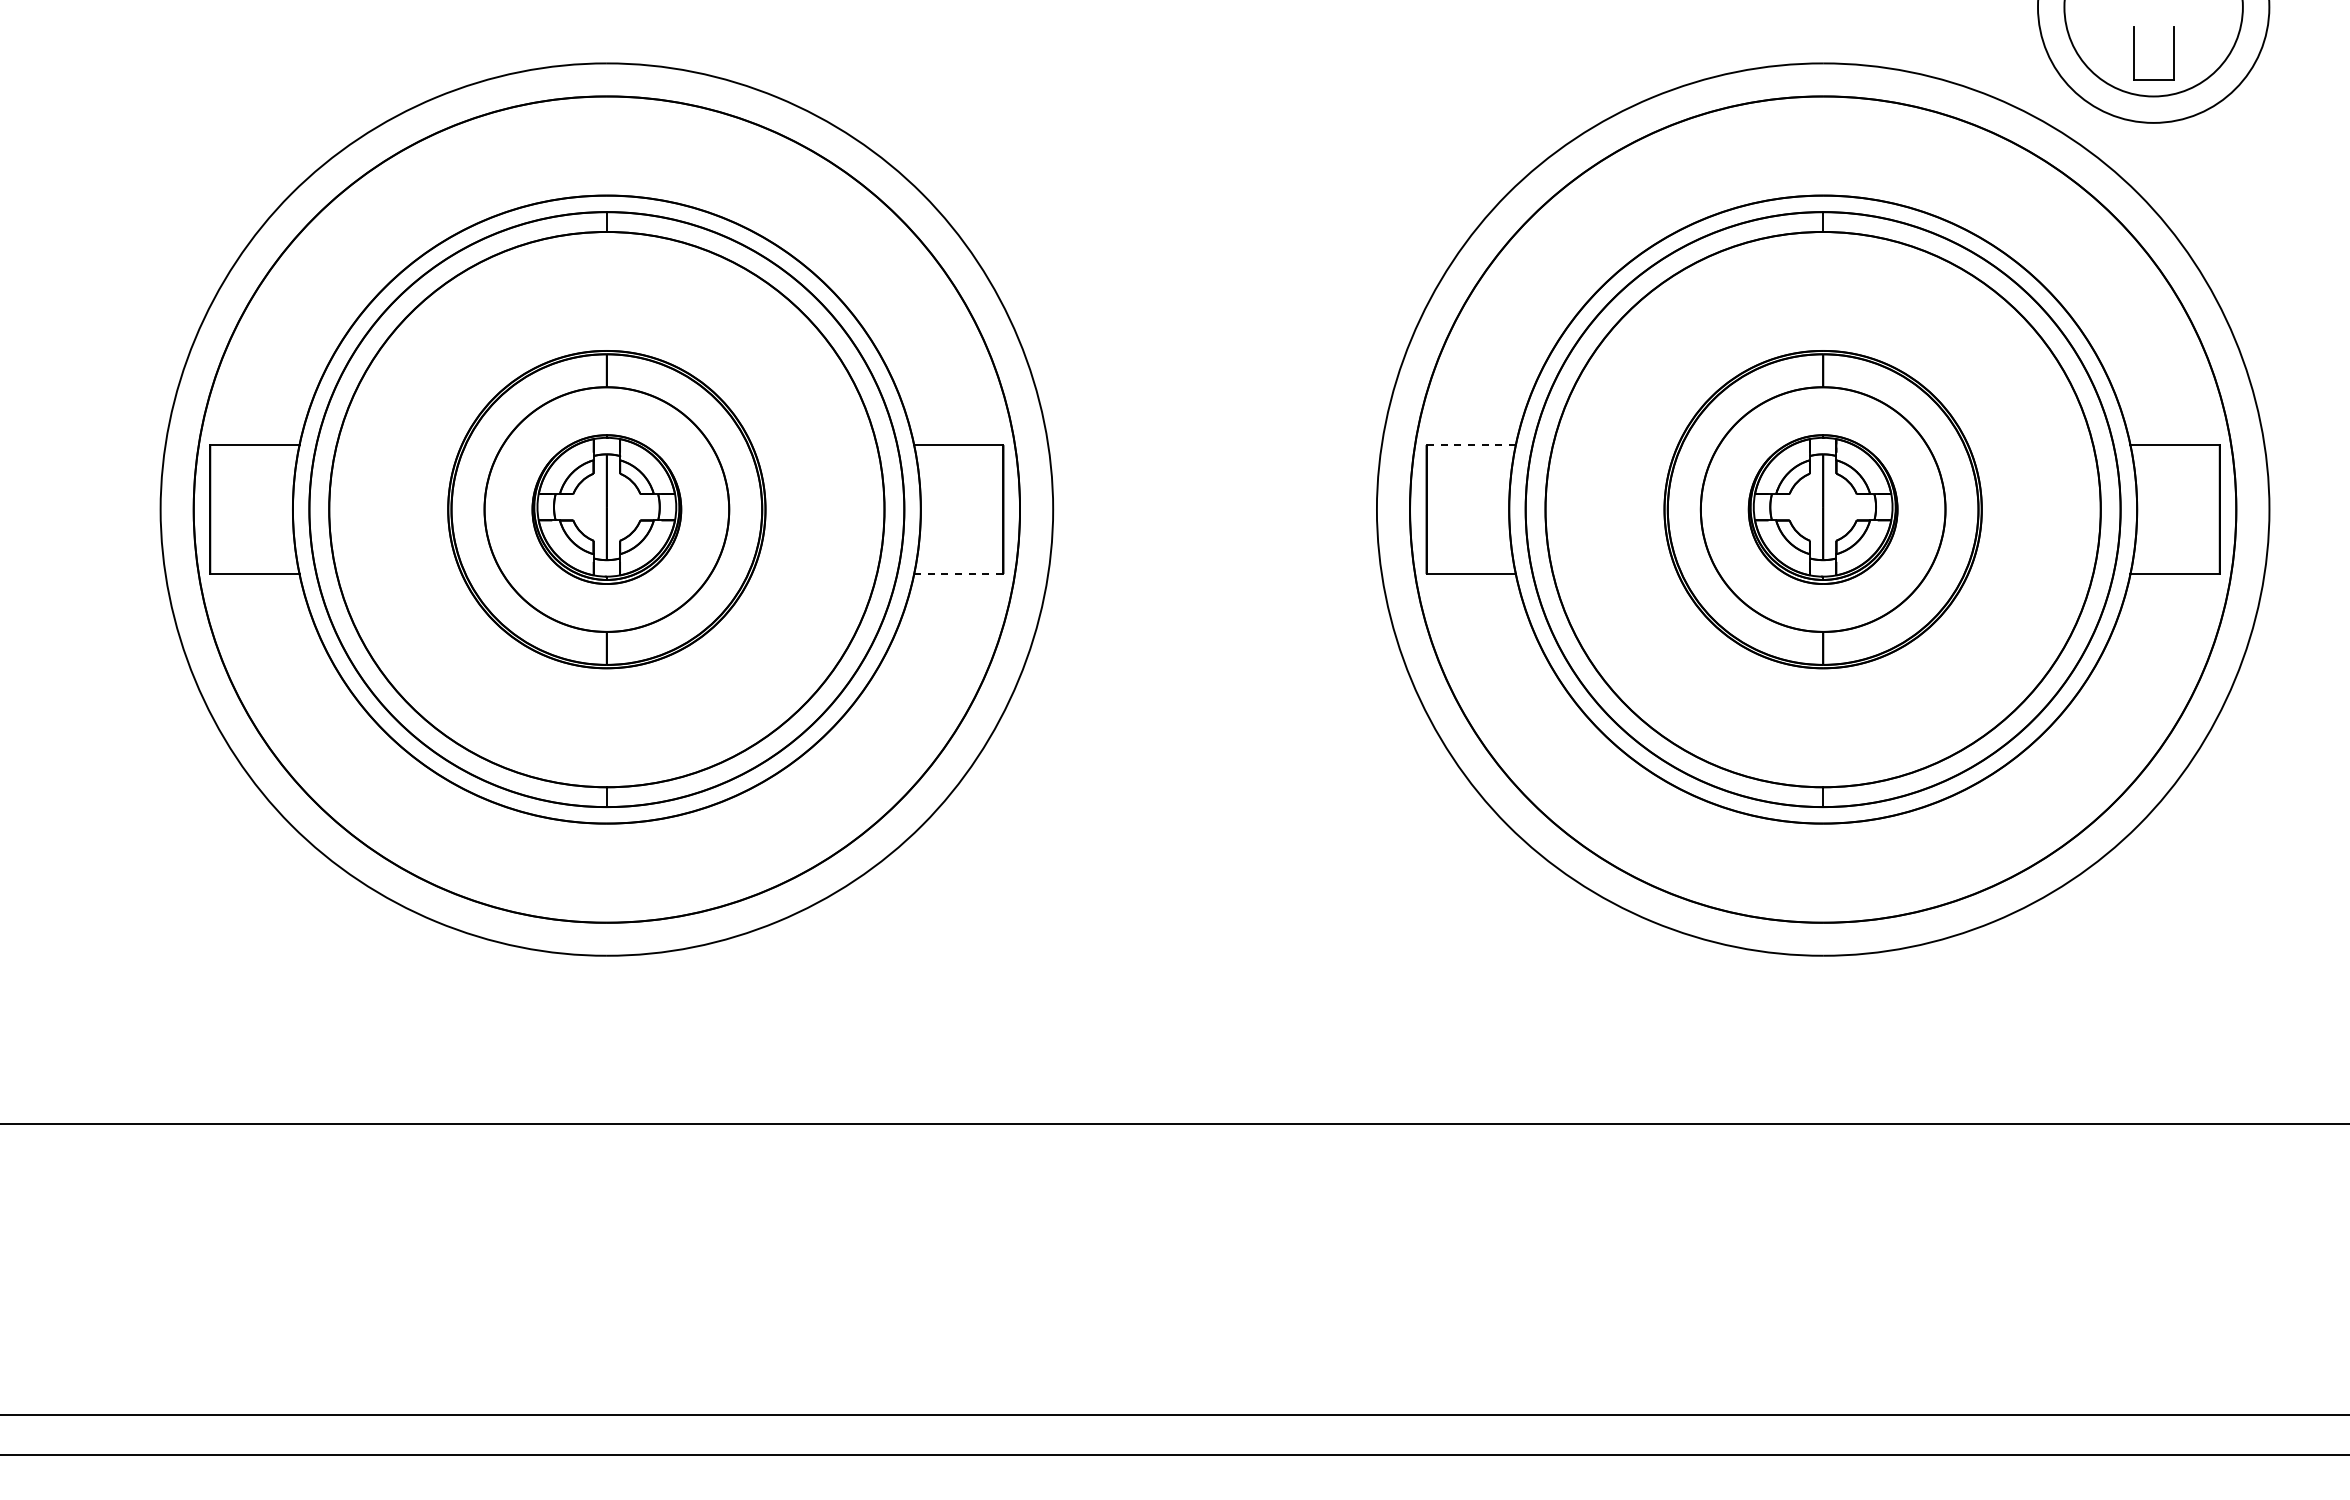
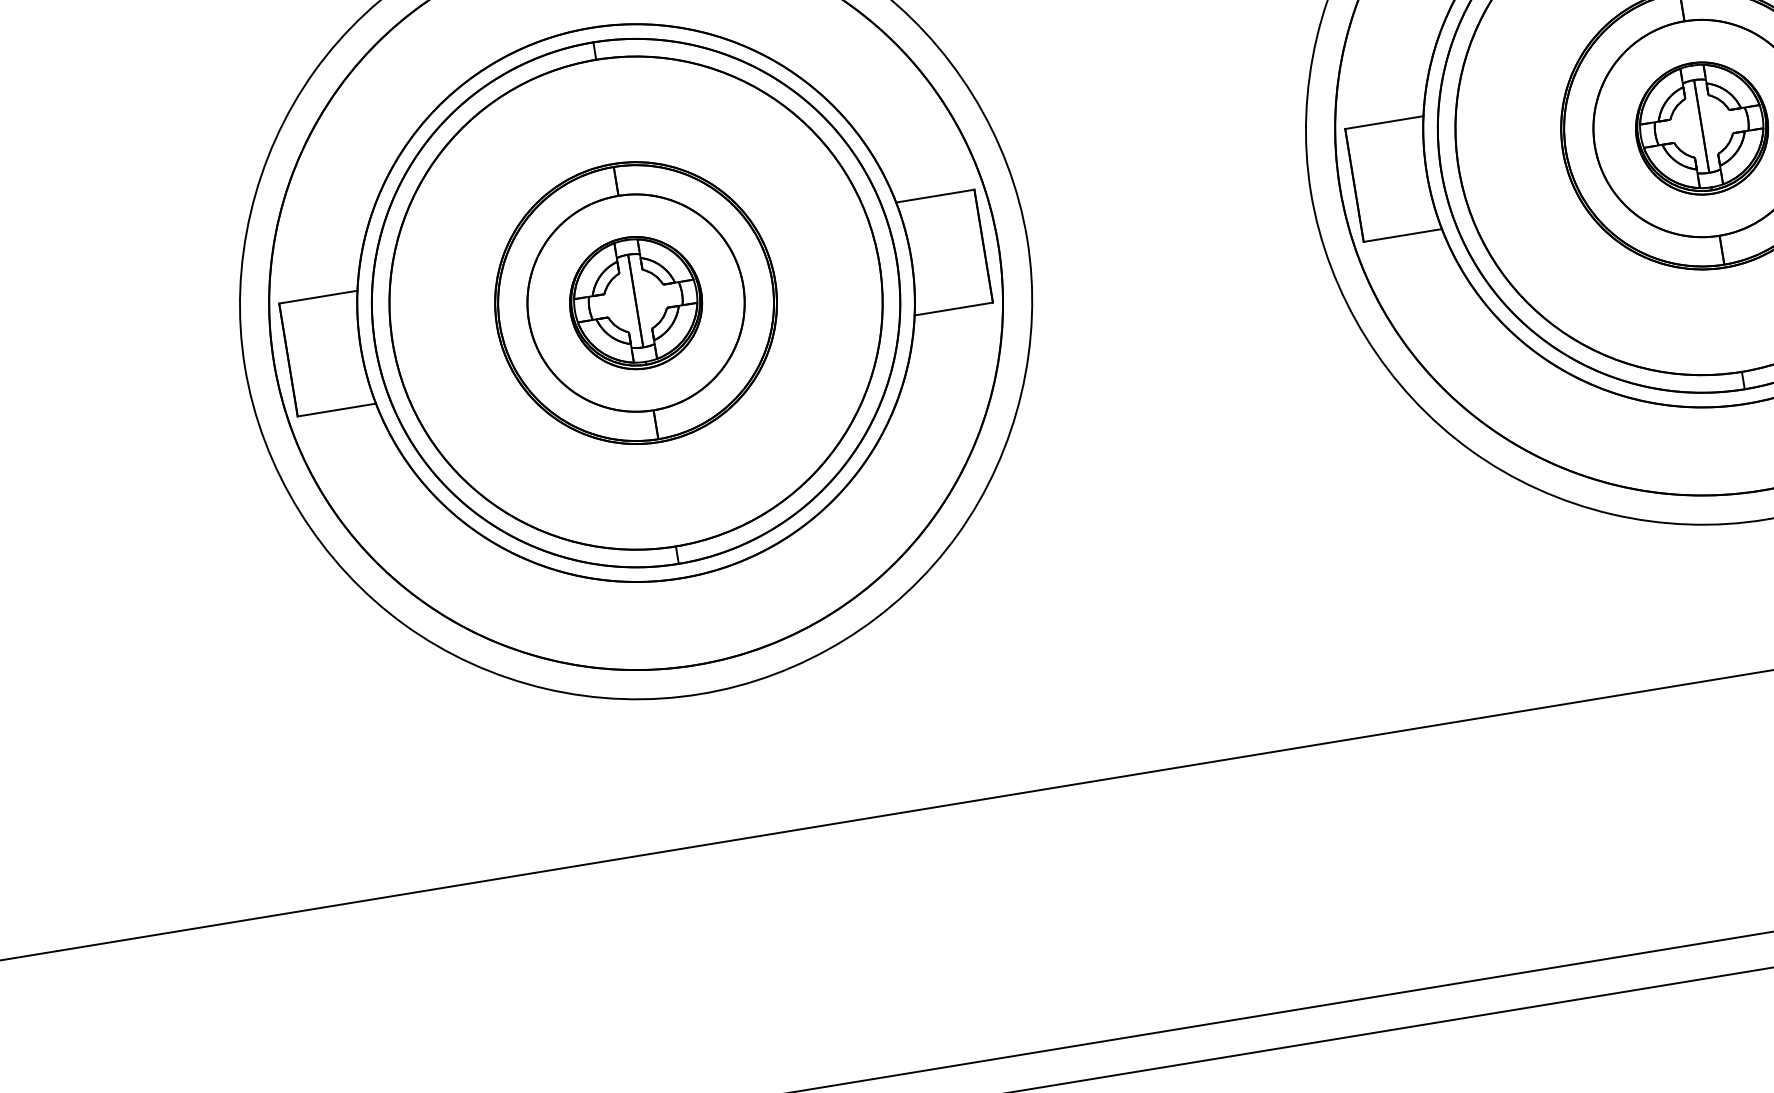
line: (1471, 445) -> (1384, 122), dashed -> solid
line: (958, 574) -> (953, 309), dashed -> solid

